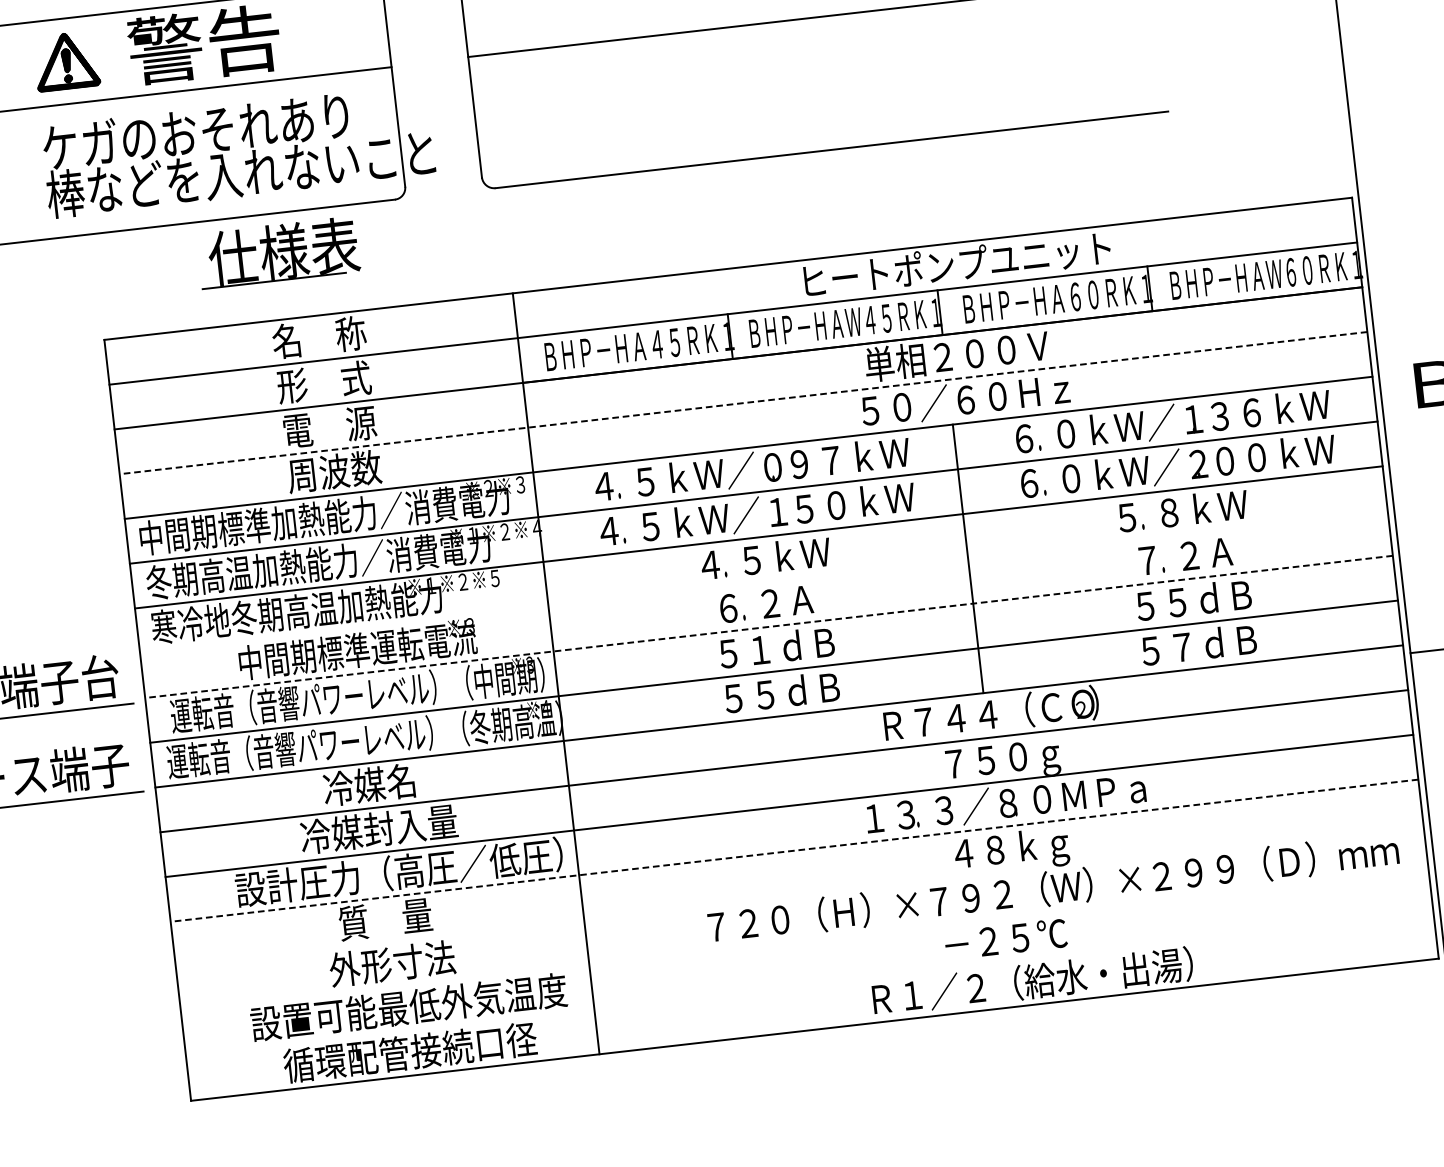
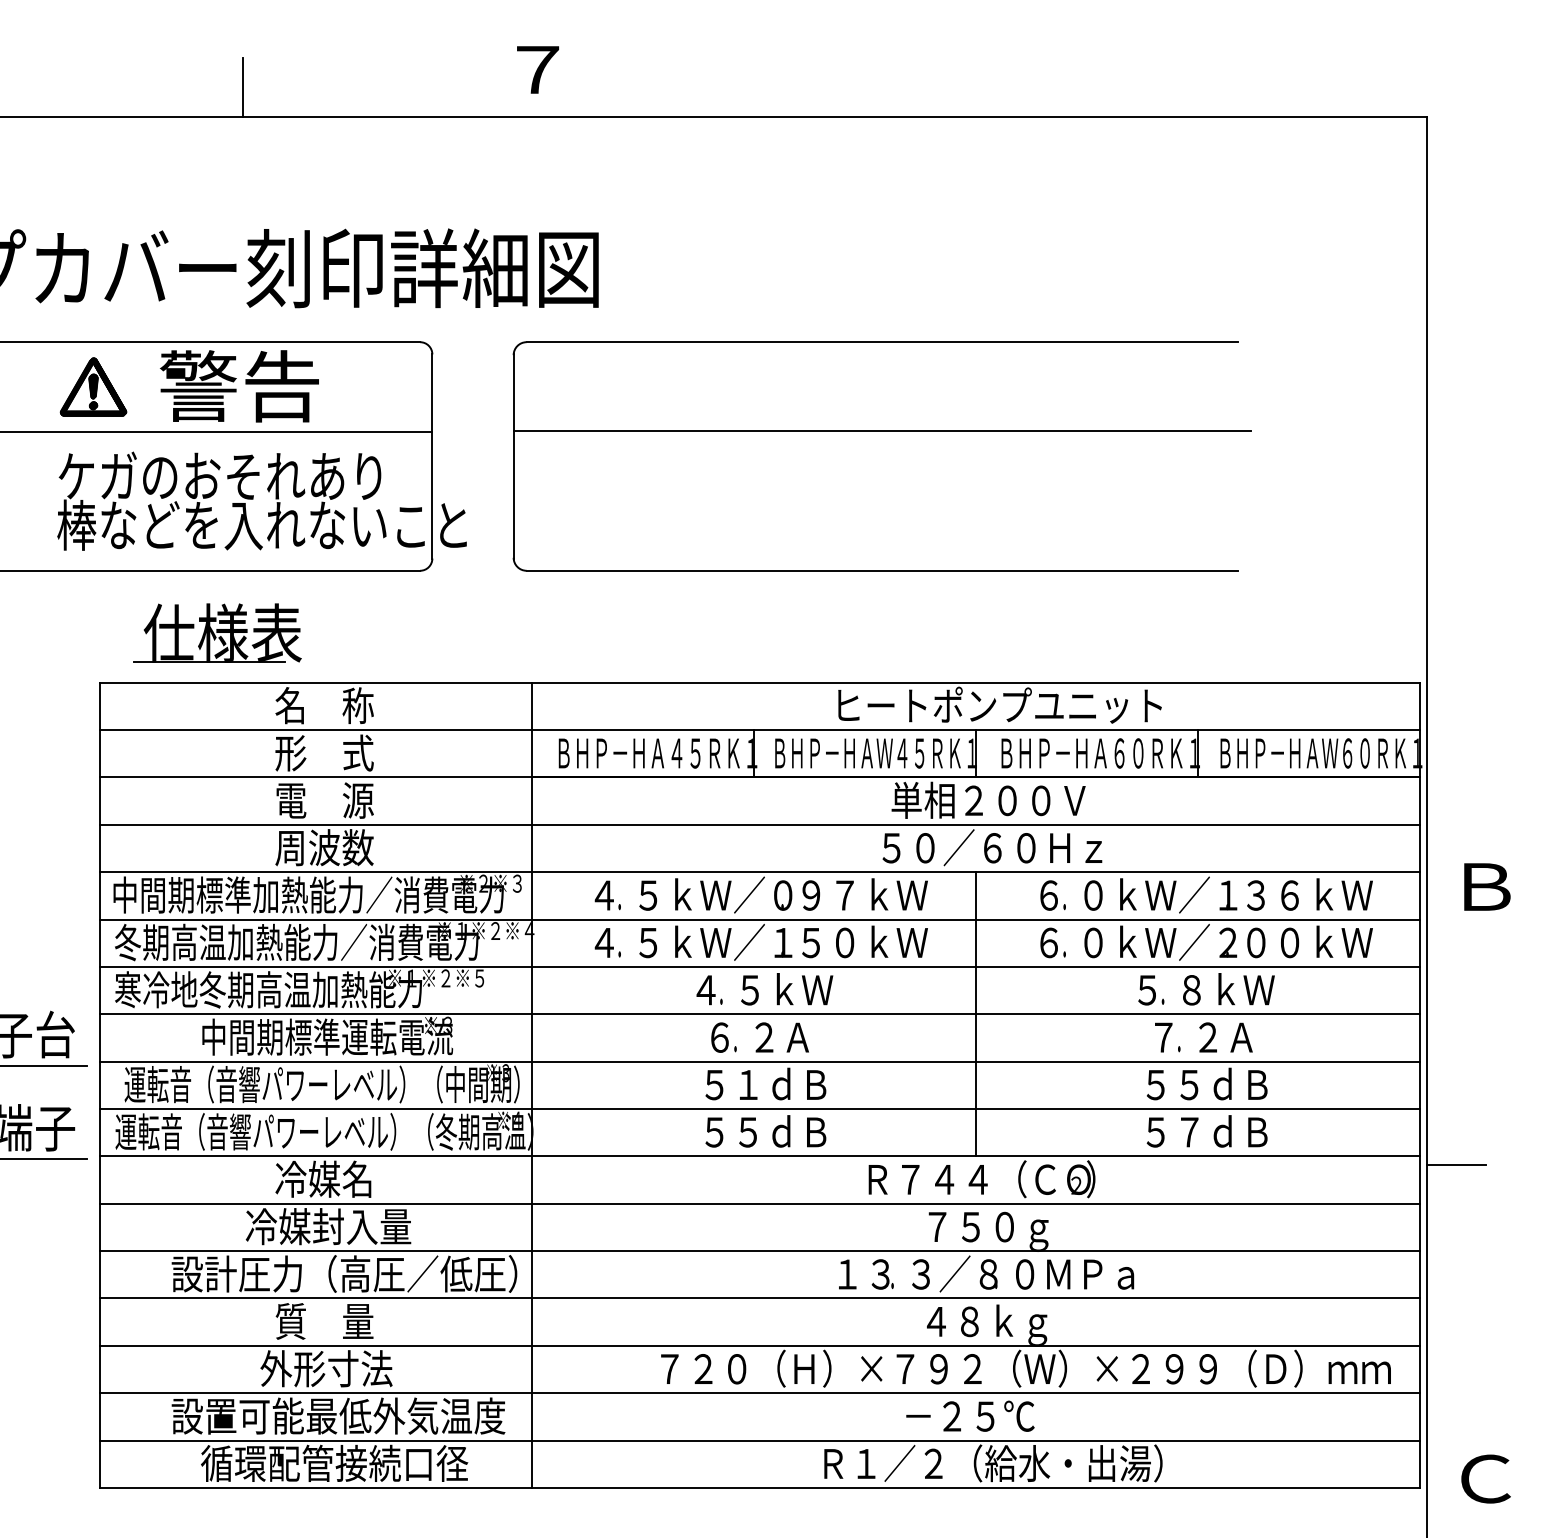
part: (278, 251) -> (217, 632), moved
line: (742, 402) -> (759, 824), dashed -> solid
line: (763, 582) -> (759, 1014), added
line: (768, 626) -> (759, 1061), dashed -> solid
line: (794, 850) -> (759, 1298), dashed -> solid
line: (799, 895) -> (759, 1345), added
line: (804, 940) -> (759, 1393), added
line: (809, 984) -> (759, 1440), added

